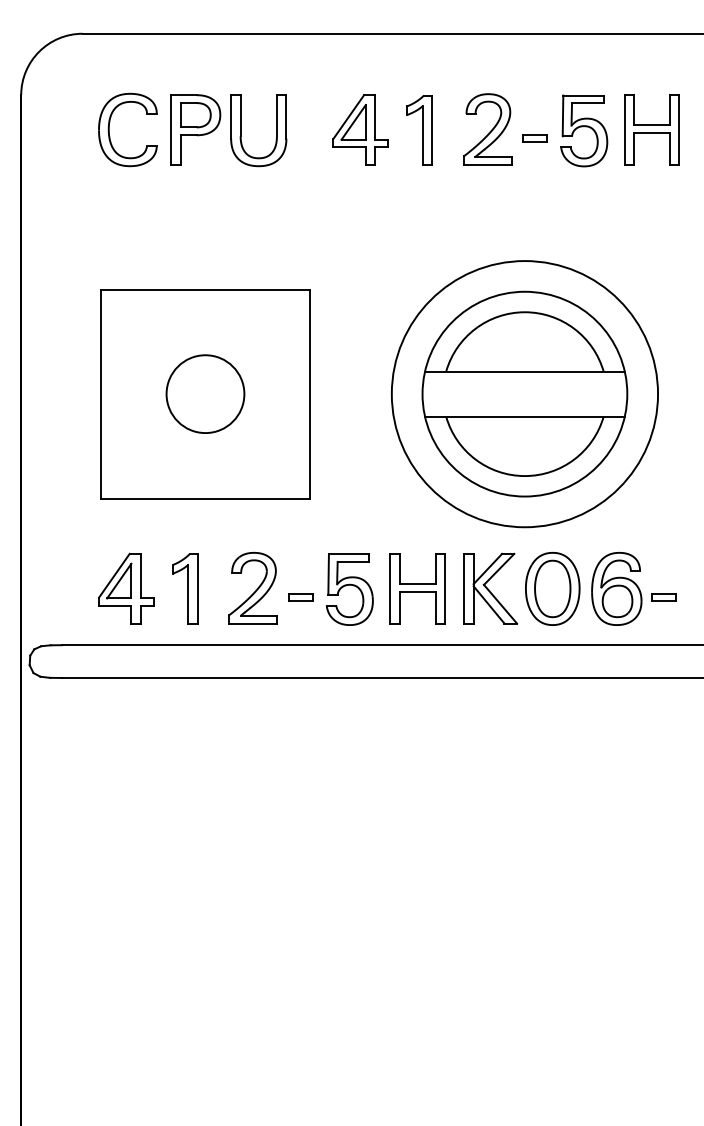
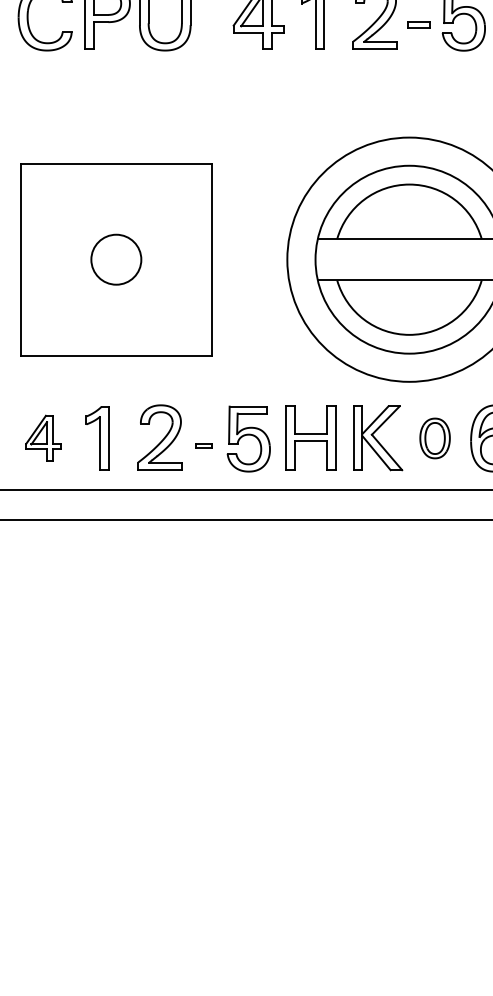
circle: (205, 394) -> (116, 260), size x0.7
part: (126, 588) -> (43, 438), size x0.7
part: (552, 588) -> (434, 438), size x0.6
part: (300, 597) -> (203, 446), size x0.7

